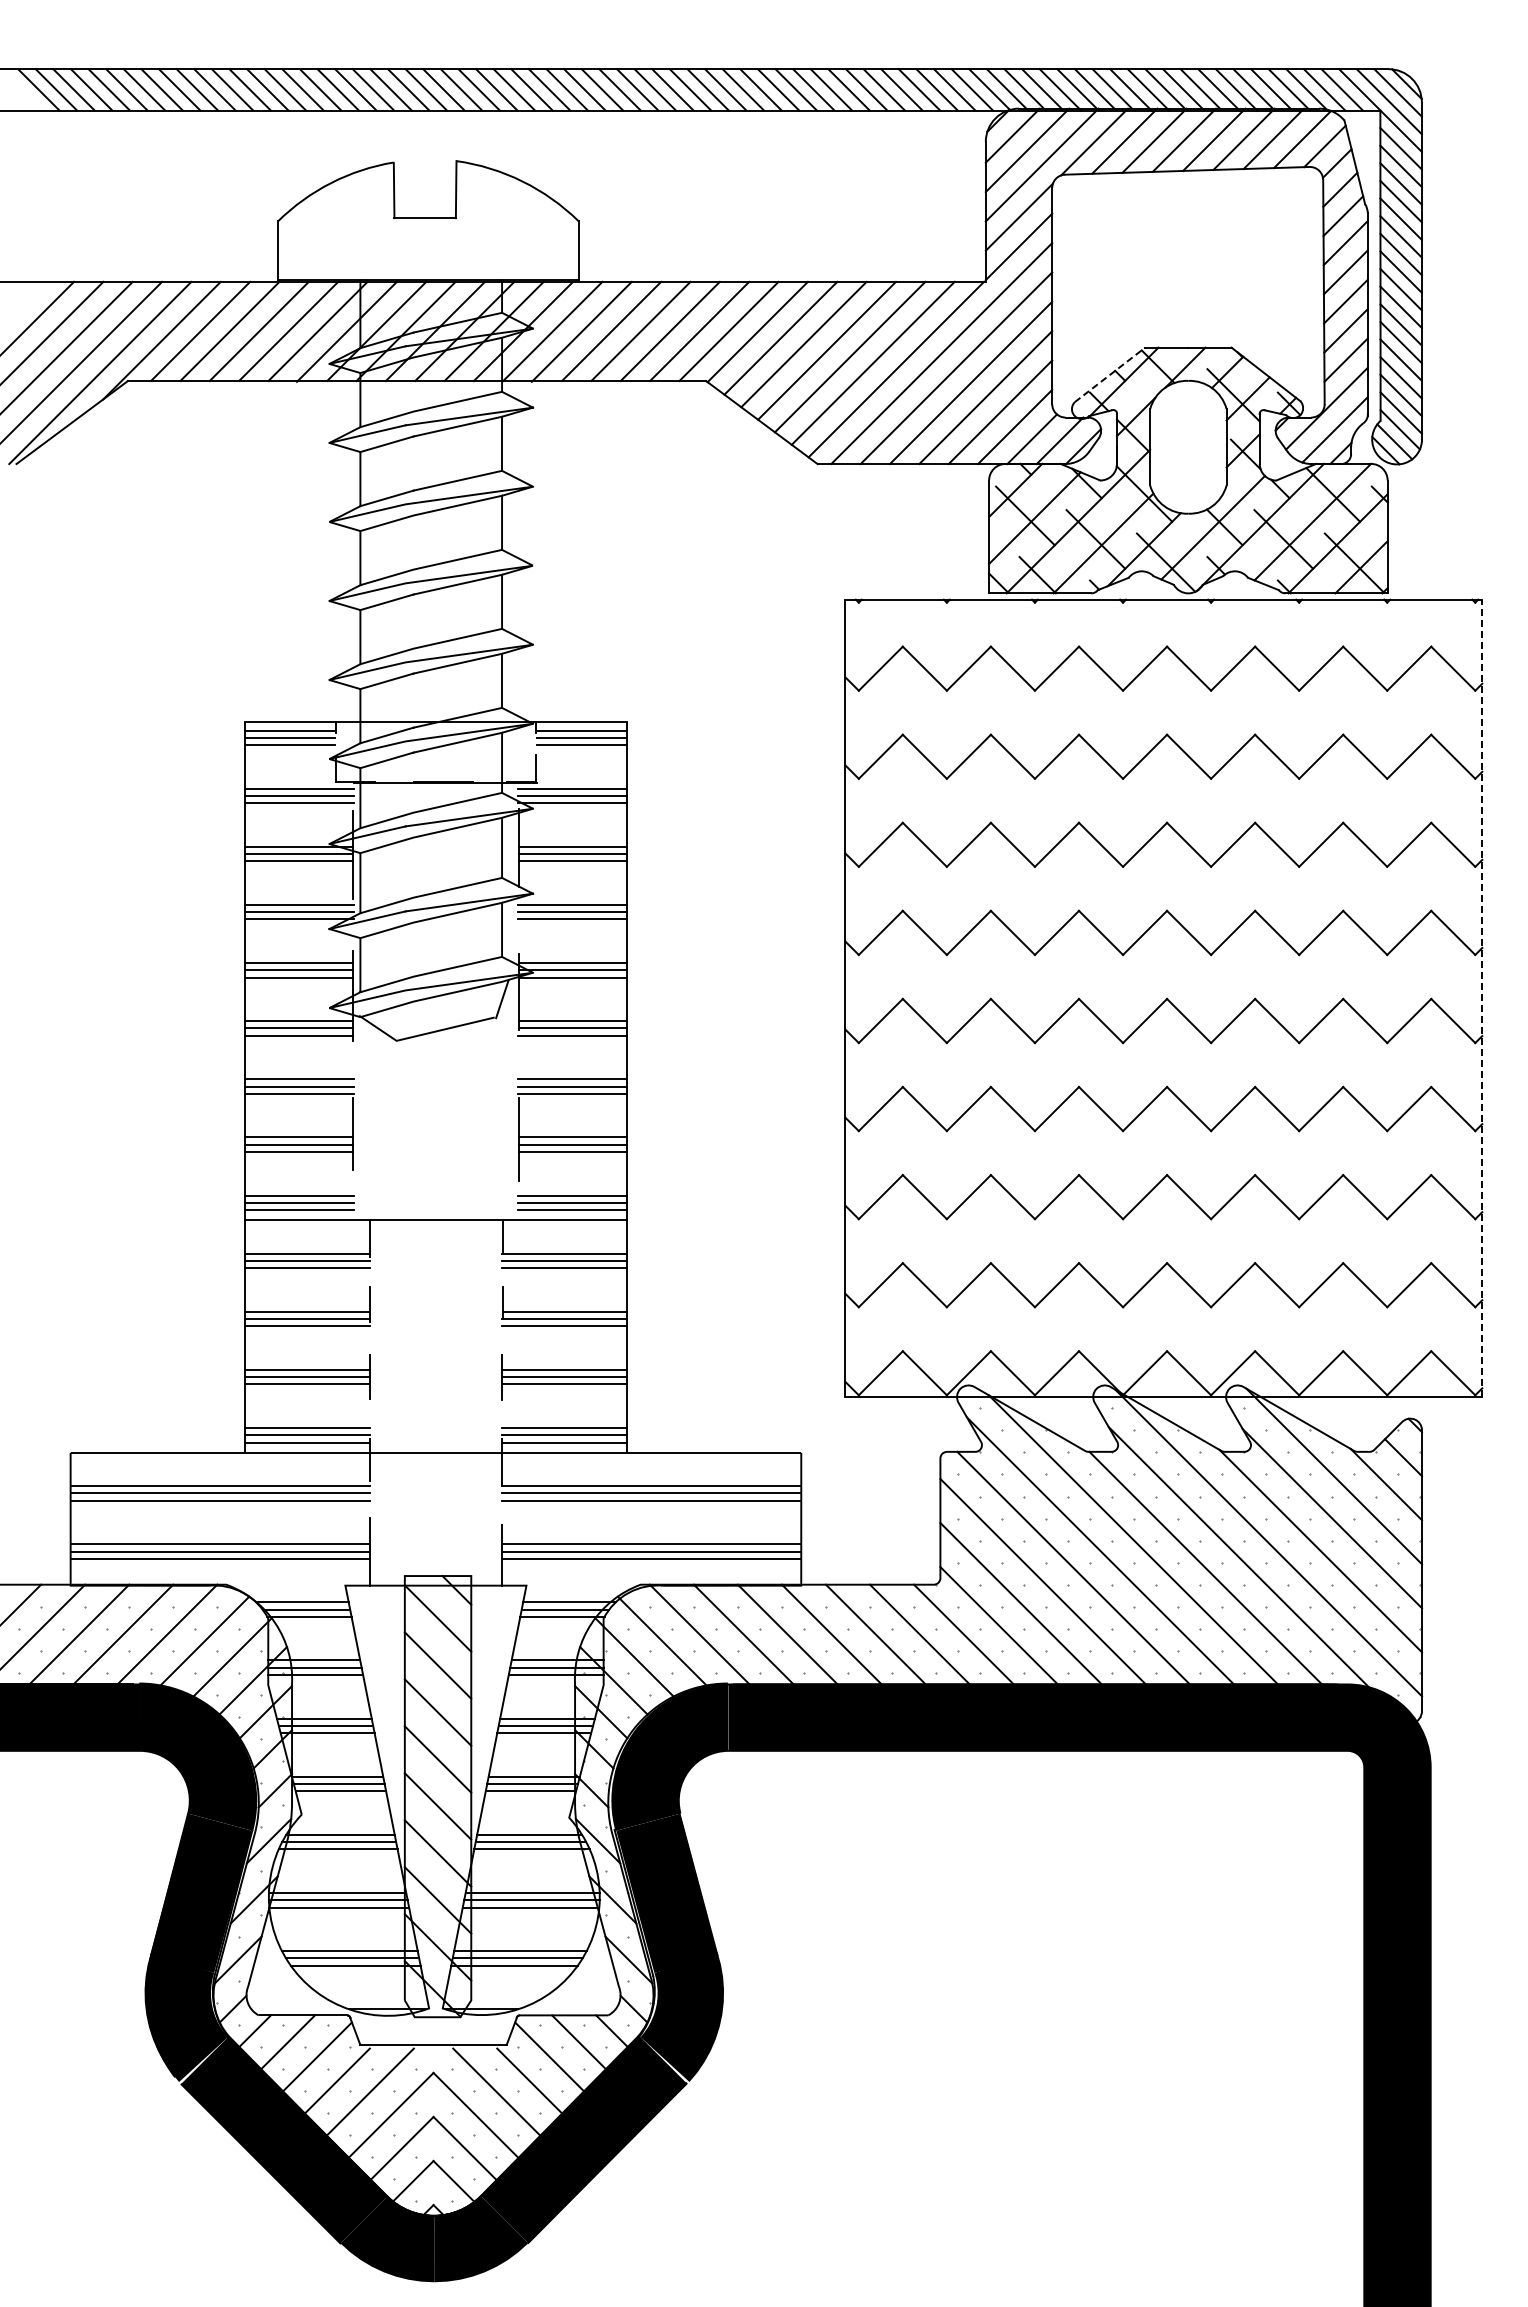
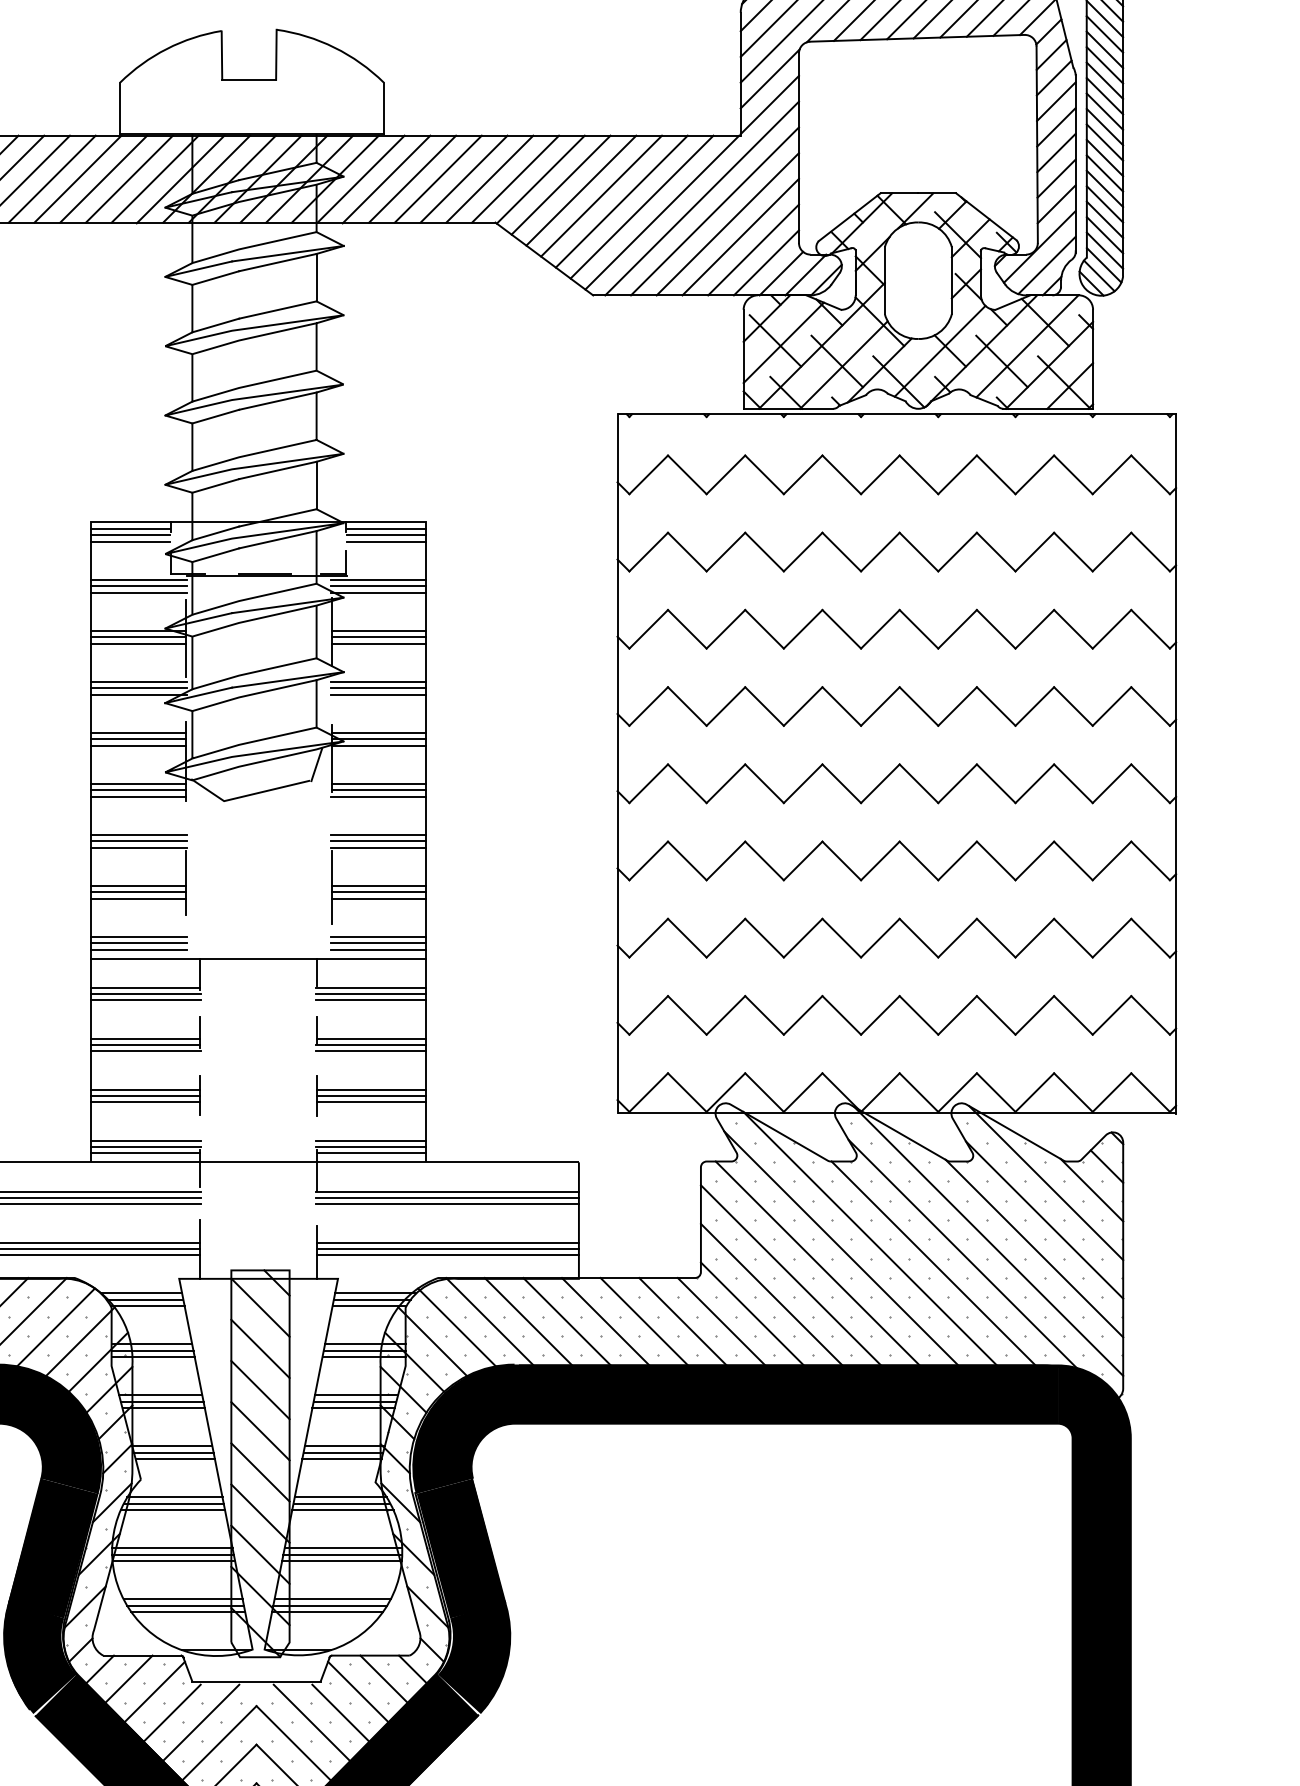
line: (1110, 374) -> (850, 216), dashed -> solid
line: (1482, 998) -> (1176, 764), dashed -> solid

